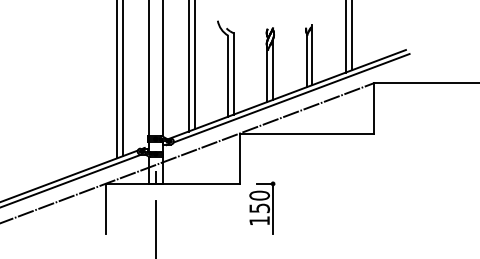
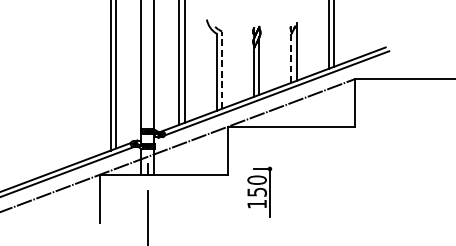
line: (306, 59) -> (291, 56), solid -> dashed
line: (233, 73) -> (221, 69), solid -> dashed
part: (262, 207) -> (259, 191), moved

